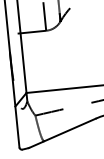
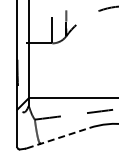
line: (63, 133) -> (58, 138), solid -> dashed

